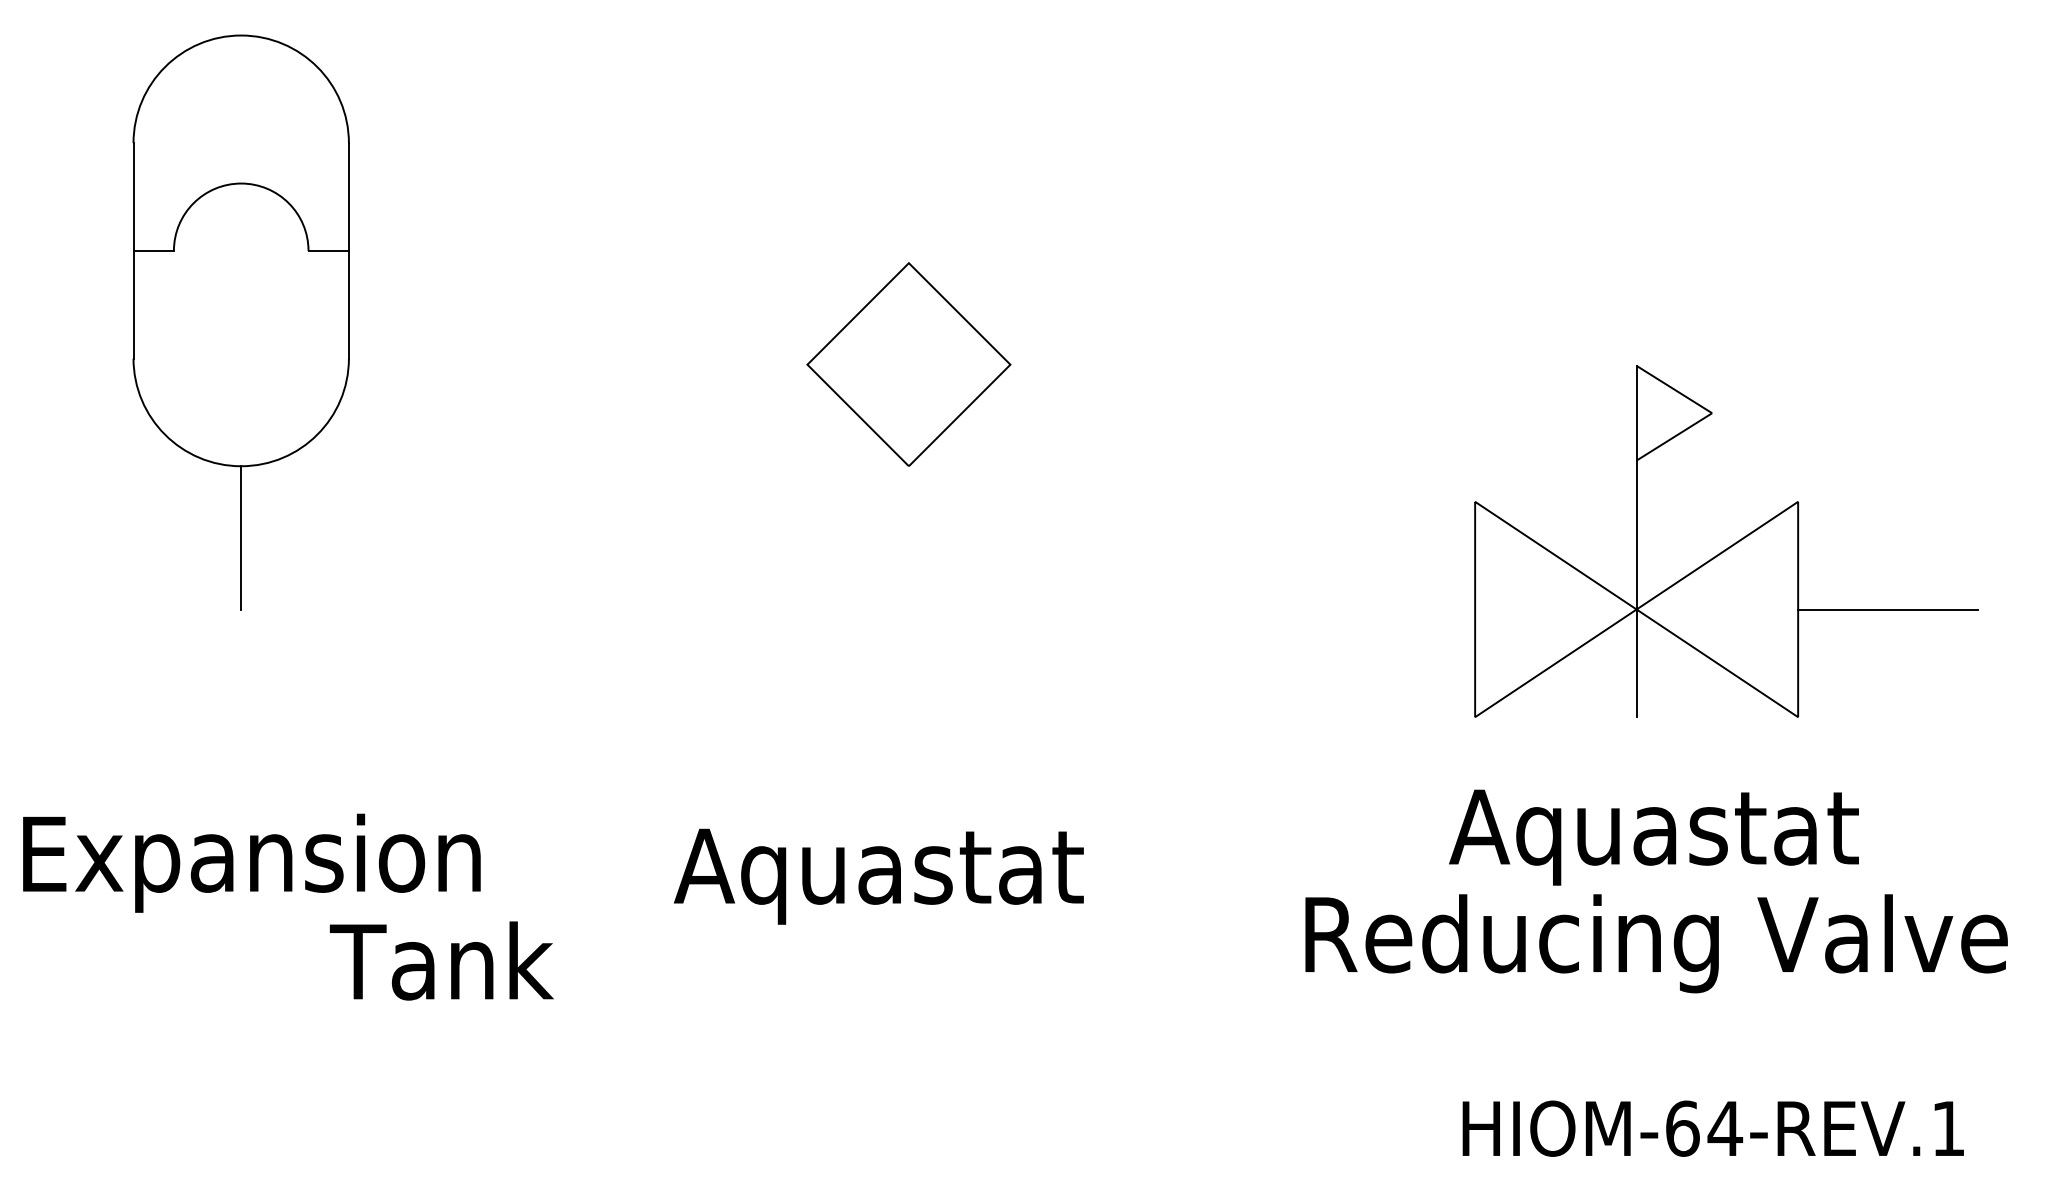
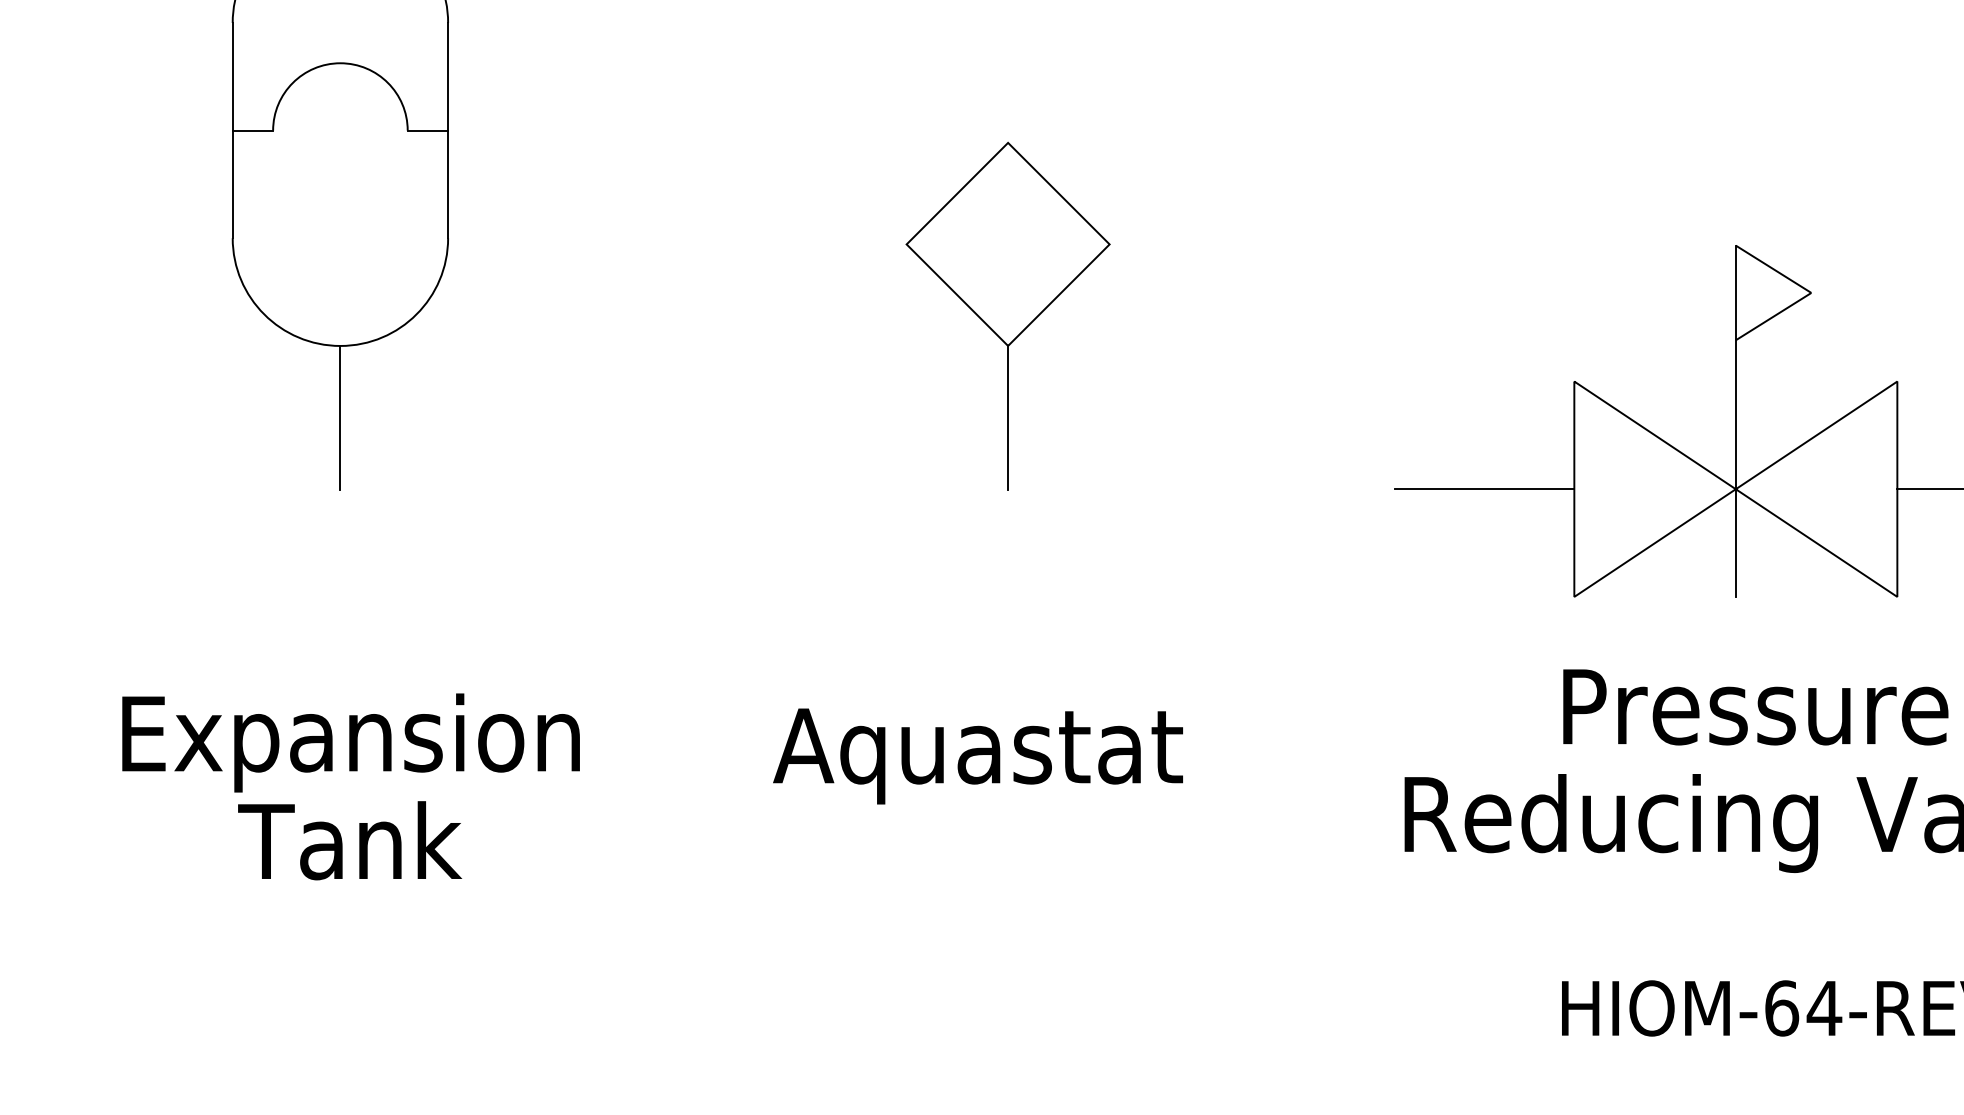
line: (908, 537) -> (1007, 417), added
line: (1385, 609) -> (1484, 489), added
text: (1653, 837) -> (1752, 717), Aquastat -> Pressure
text: (441, 960) -> (349, 840), moved

